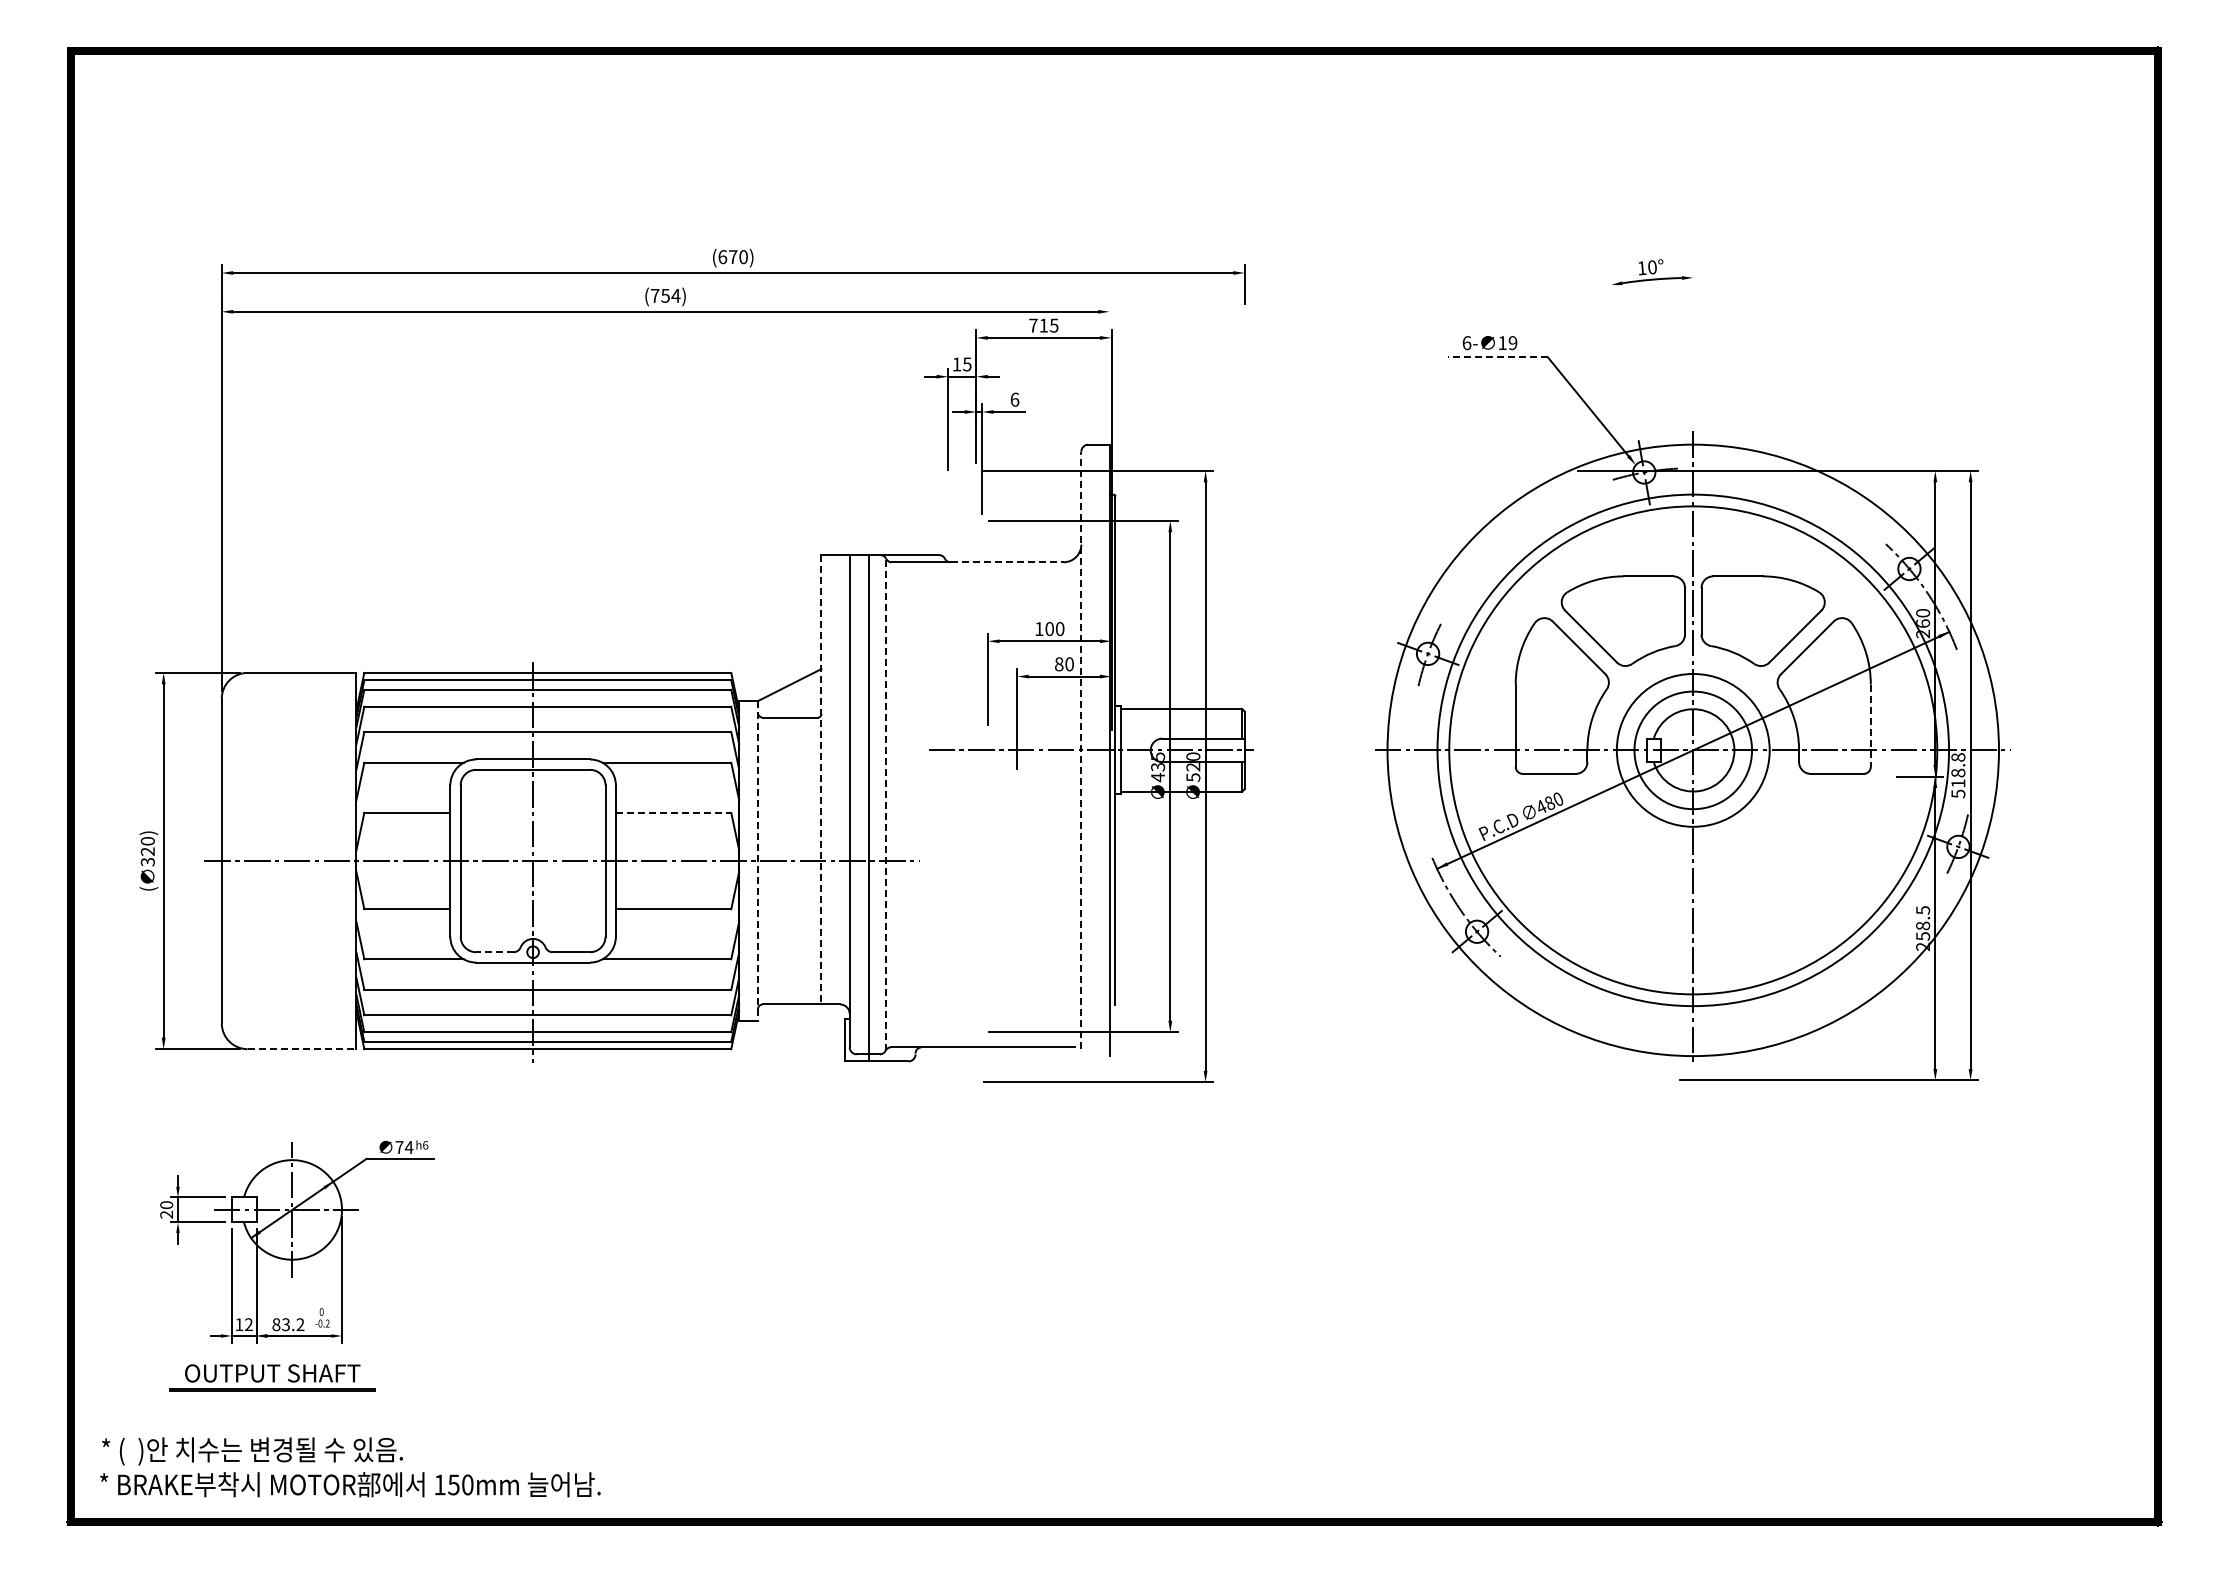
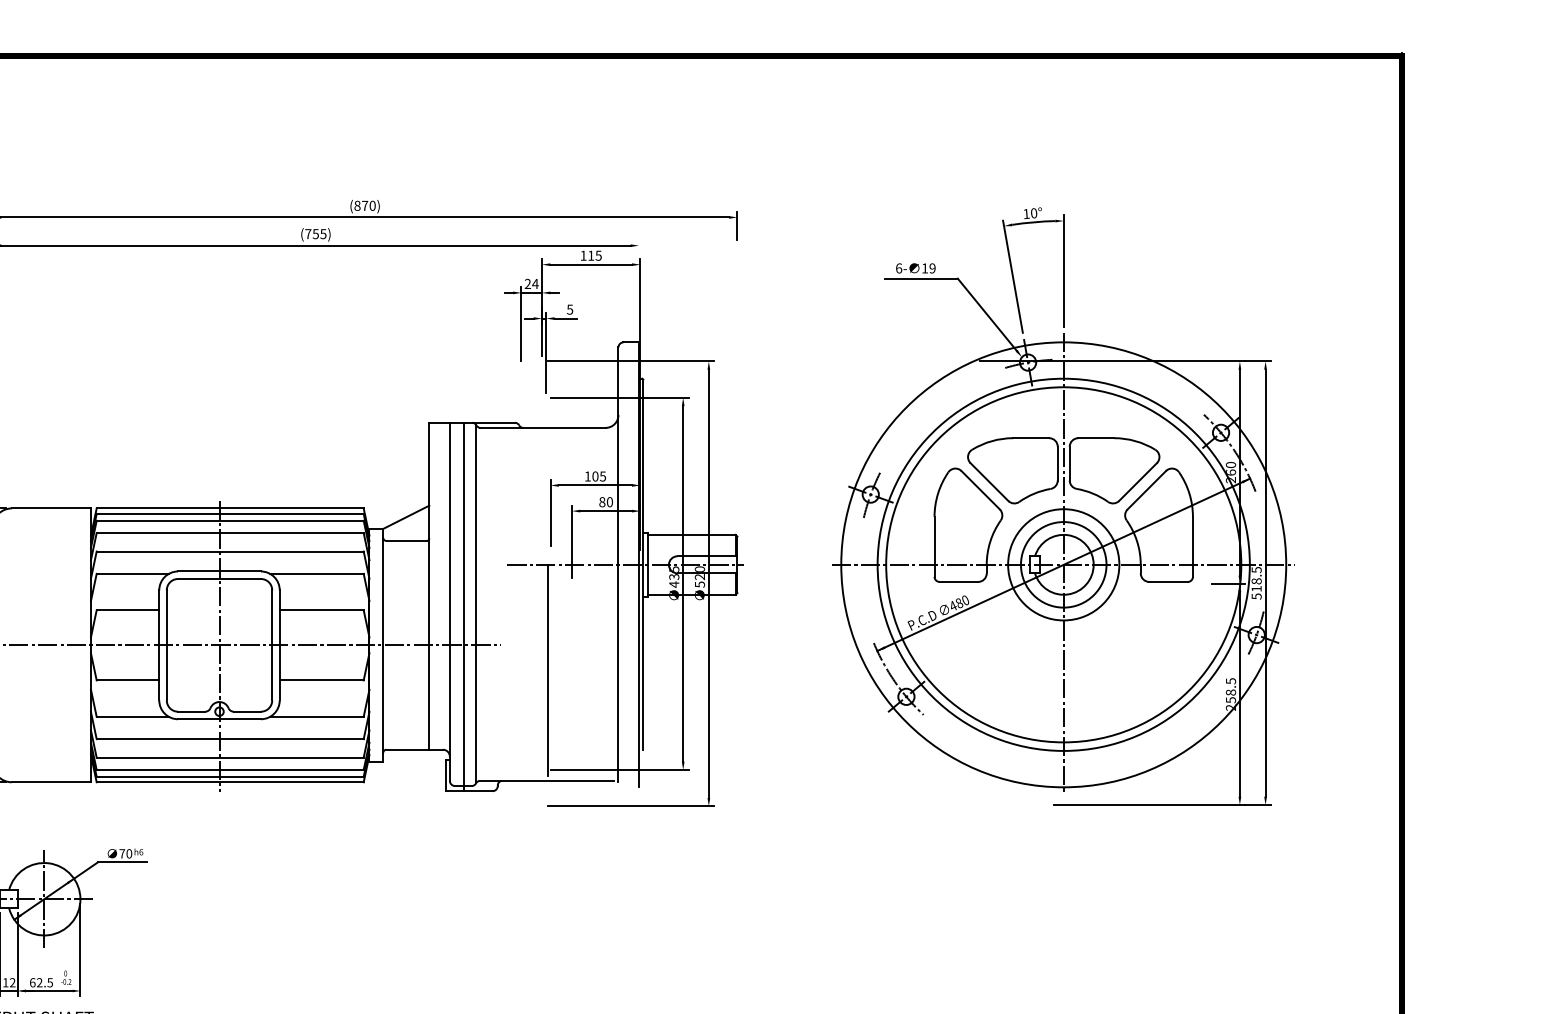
text: (722, 256) -> (357, 205), (670) -> (870)
text: (675, 295) -> (323, 233), (754) -> (755)
text: (1033, 325) -> (583, 255), 715 -> 115
line: (1693, 346) -> (1063, 270), added
line: (1623, 354) -> (1012, 276), added
line: (1497, 357) -> (921, 278), dashed -> solid
text: (961, 364) -> (531, 284), 15 -> 24
text: (1014, 399) -> (569, 309), 6 -> 5
line: (1007, 562) -> (564, 428), dashed -> solid
text: (1059, 628) -> (602, 476), 100 -> 105
line: (1870, 726) -> (1192, 547), dashed -> solid
line: (1081, 750) -> (618, 564), dashed -> solid
text: (1958, 757) -> (1256, 570), 518.8 -> 518.5
line: (821, 779) -> (429, 586), dashed -> solid
line: (885, 804) -> (475, 604), dashed -> solid
line: (673, 812) -> (321, 610), dashed -> solid
line: (757, 861) -> (382, 645), dashed -> solid
line: (984, 895) -> (547, 670), added
line: (494, 952) -> (191, 711), dashed -> solid
line: (302, 1049) -> (51, 782), dashed -> solid
text: (408, 1147) -> (128, 853), 74 -> 70
text: (288, 1324) -> (41, 982), 83.2 -> 62.5

